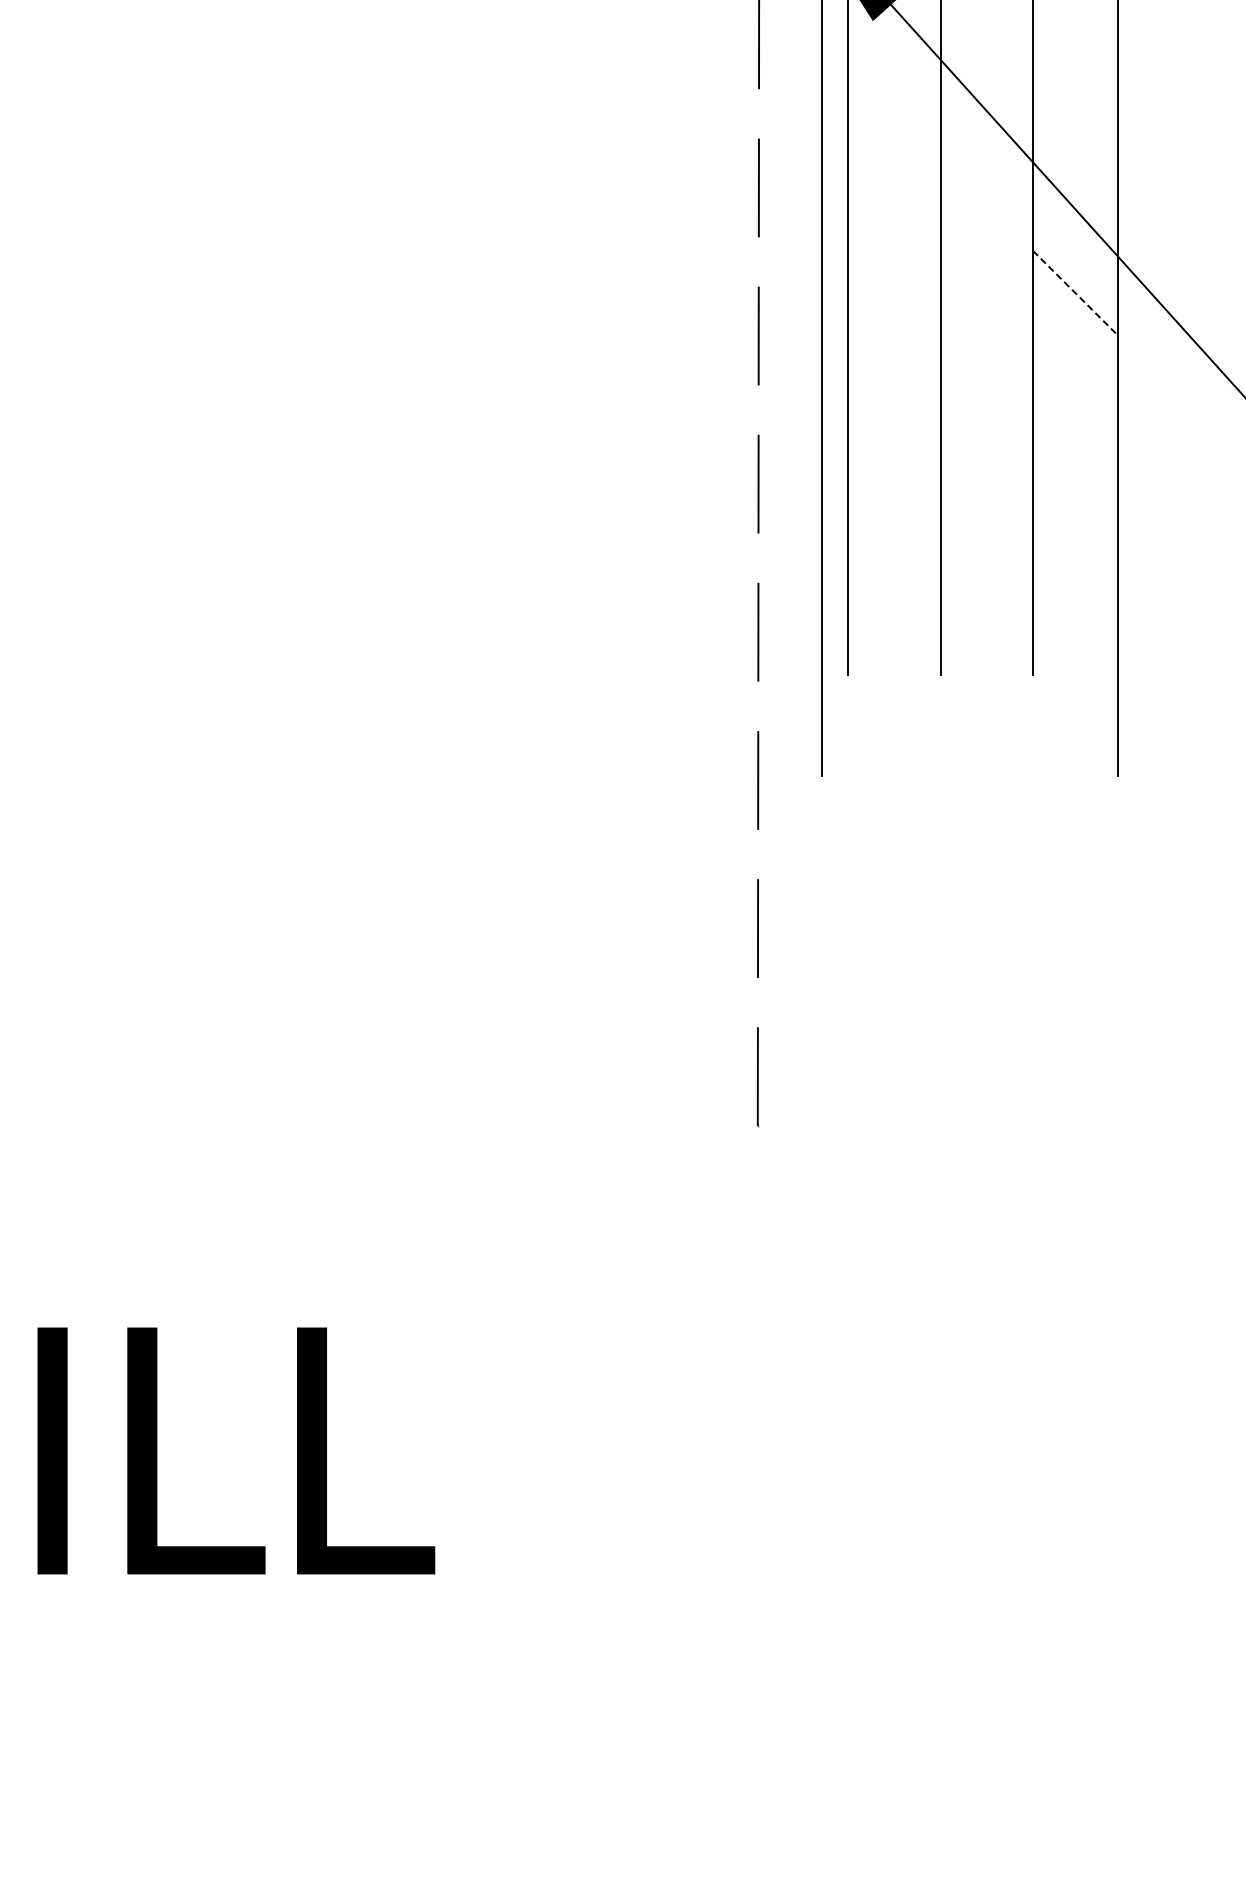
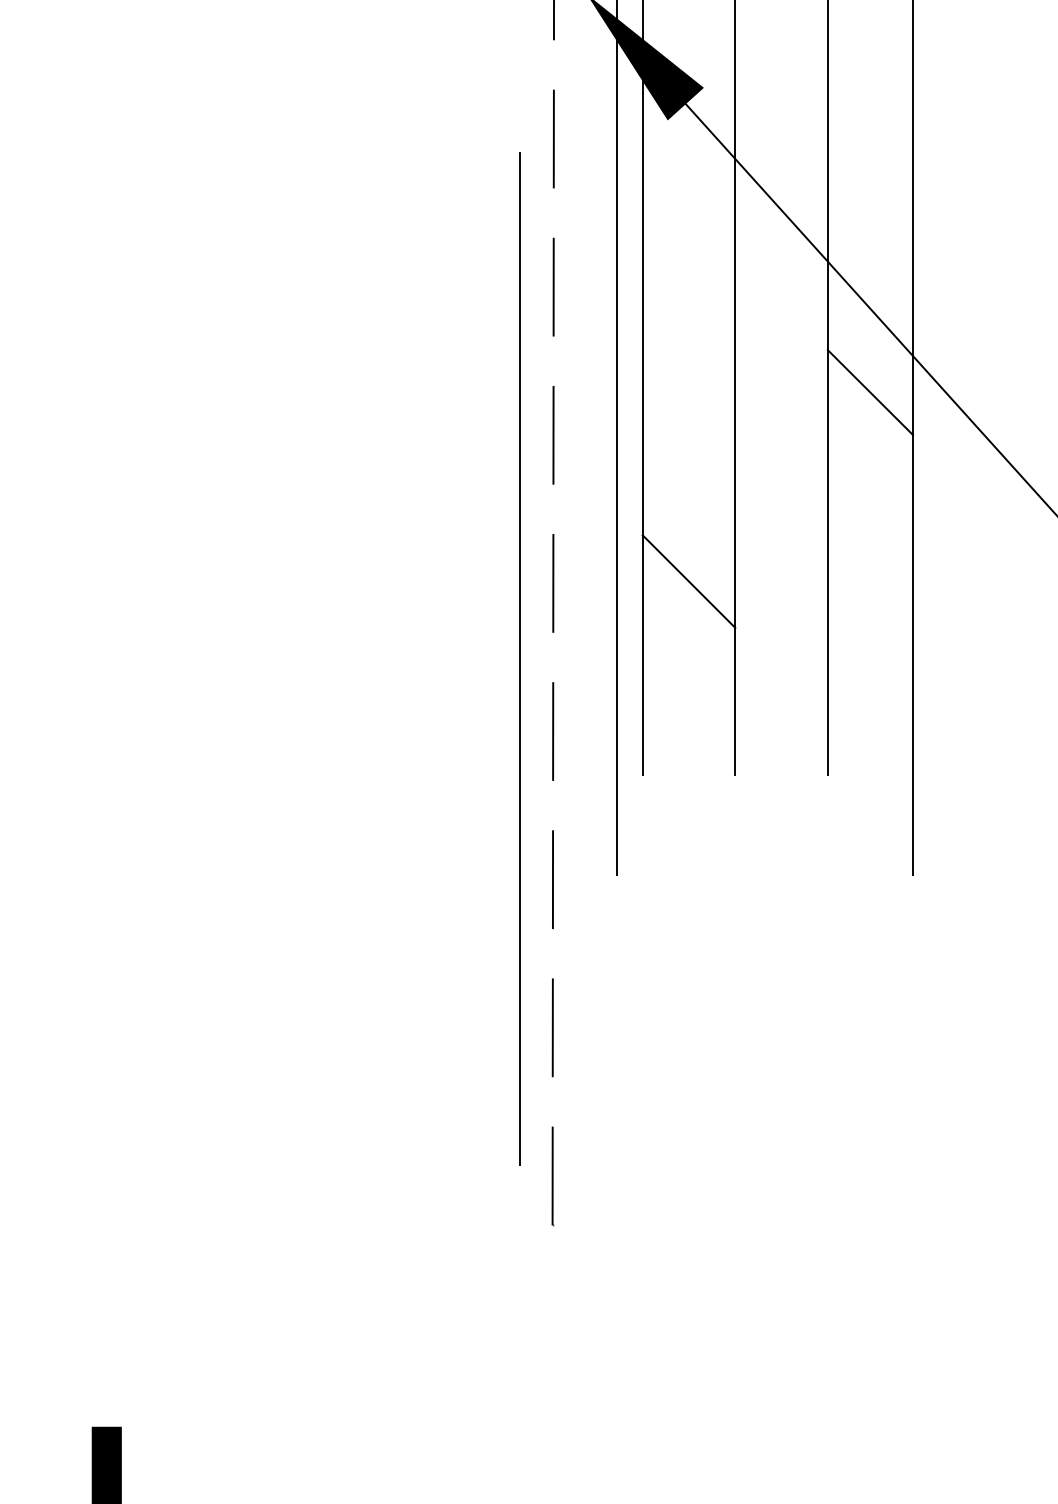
line: (1076, 293) -> (871, 392), dashed -> solid
line: (893, 482) -> (688, 581), added
line: (725, 559) -> (520, 658), added

